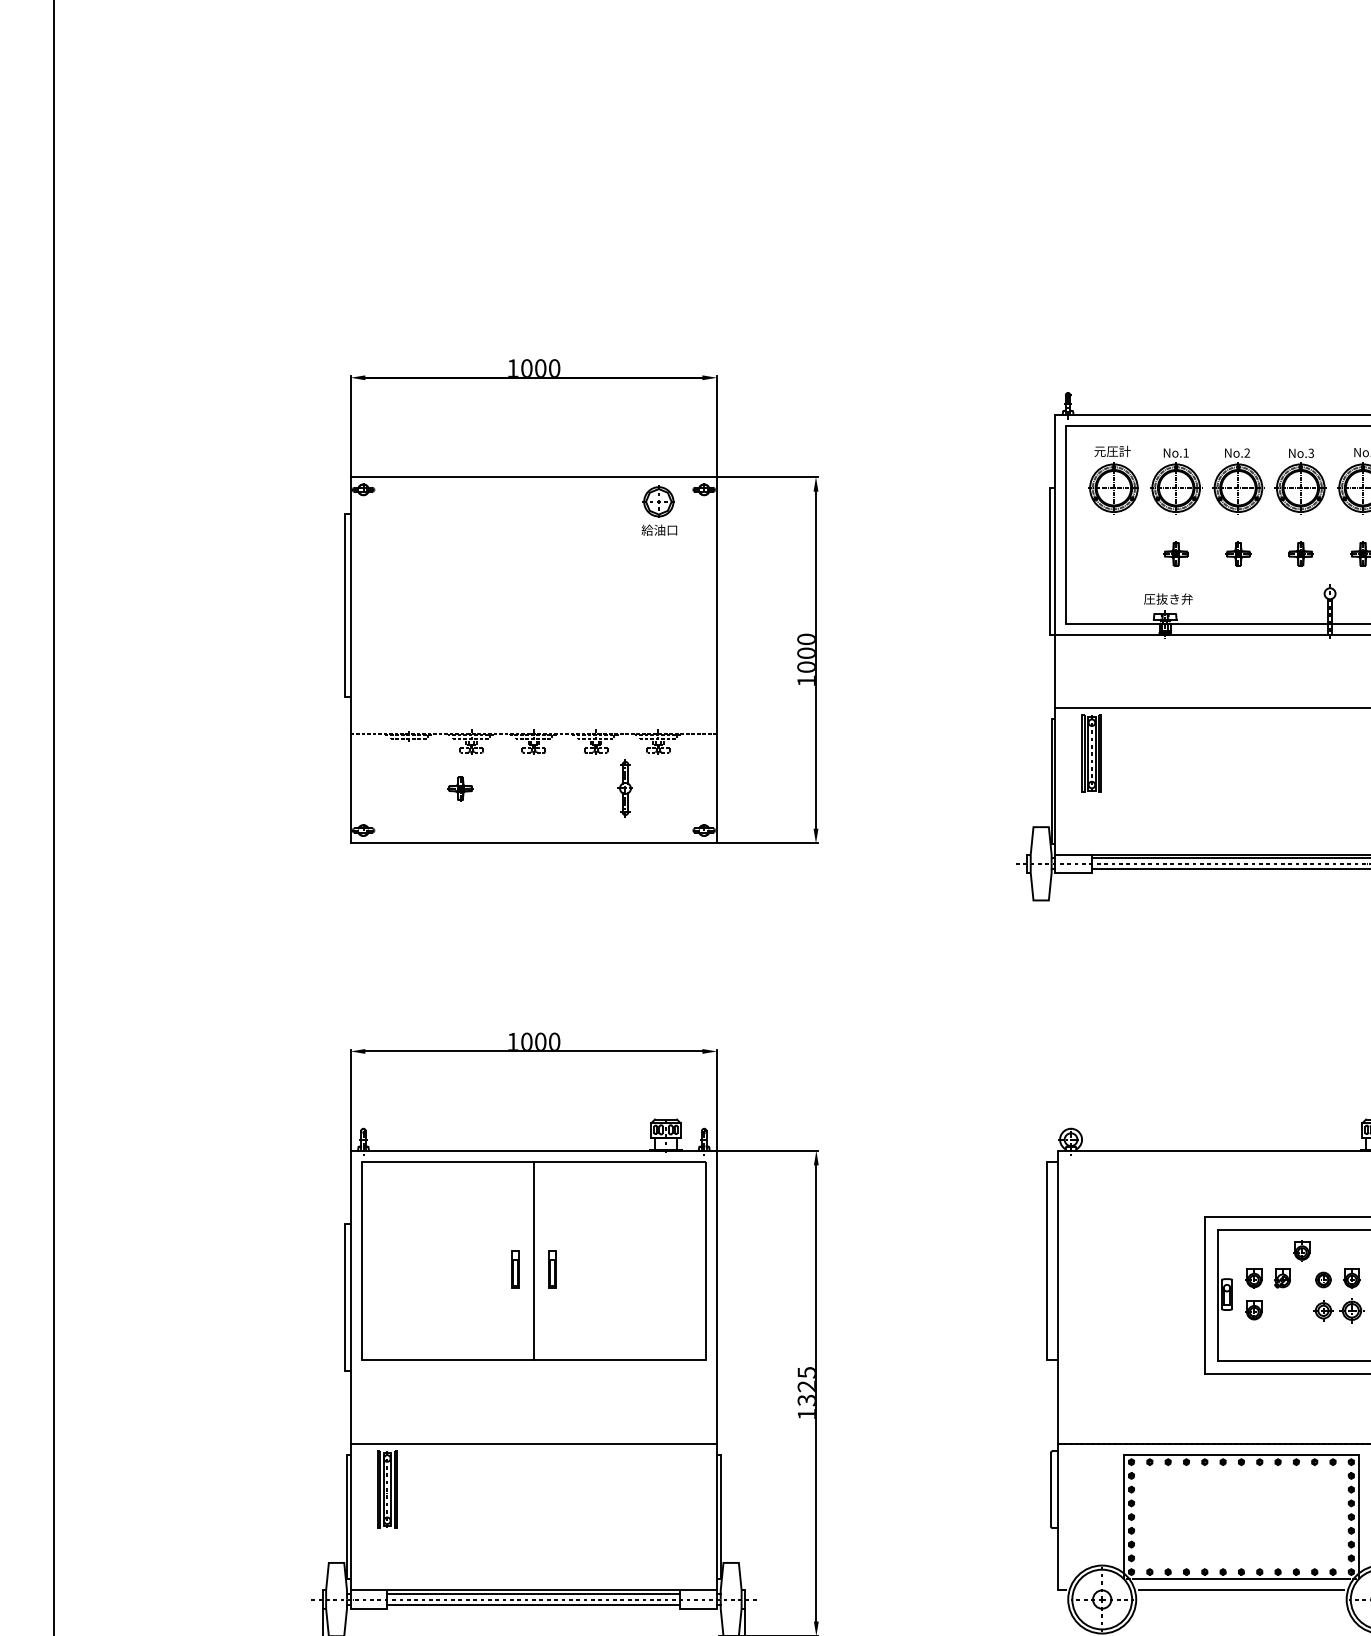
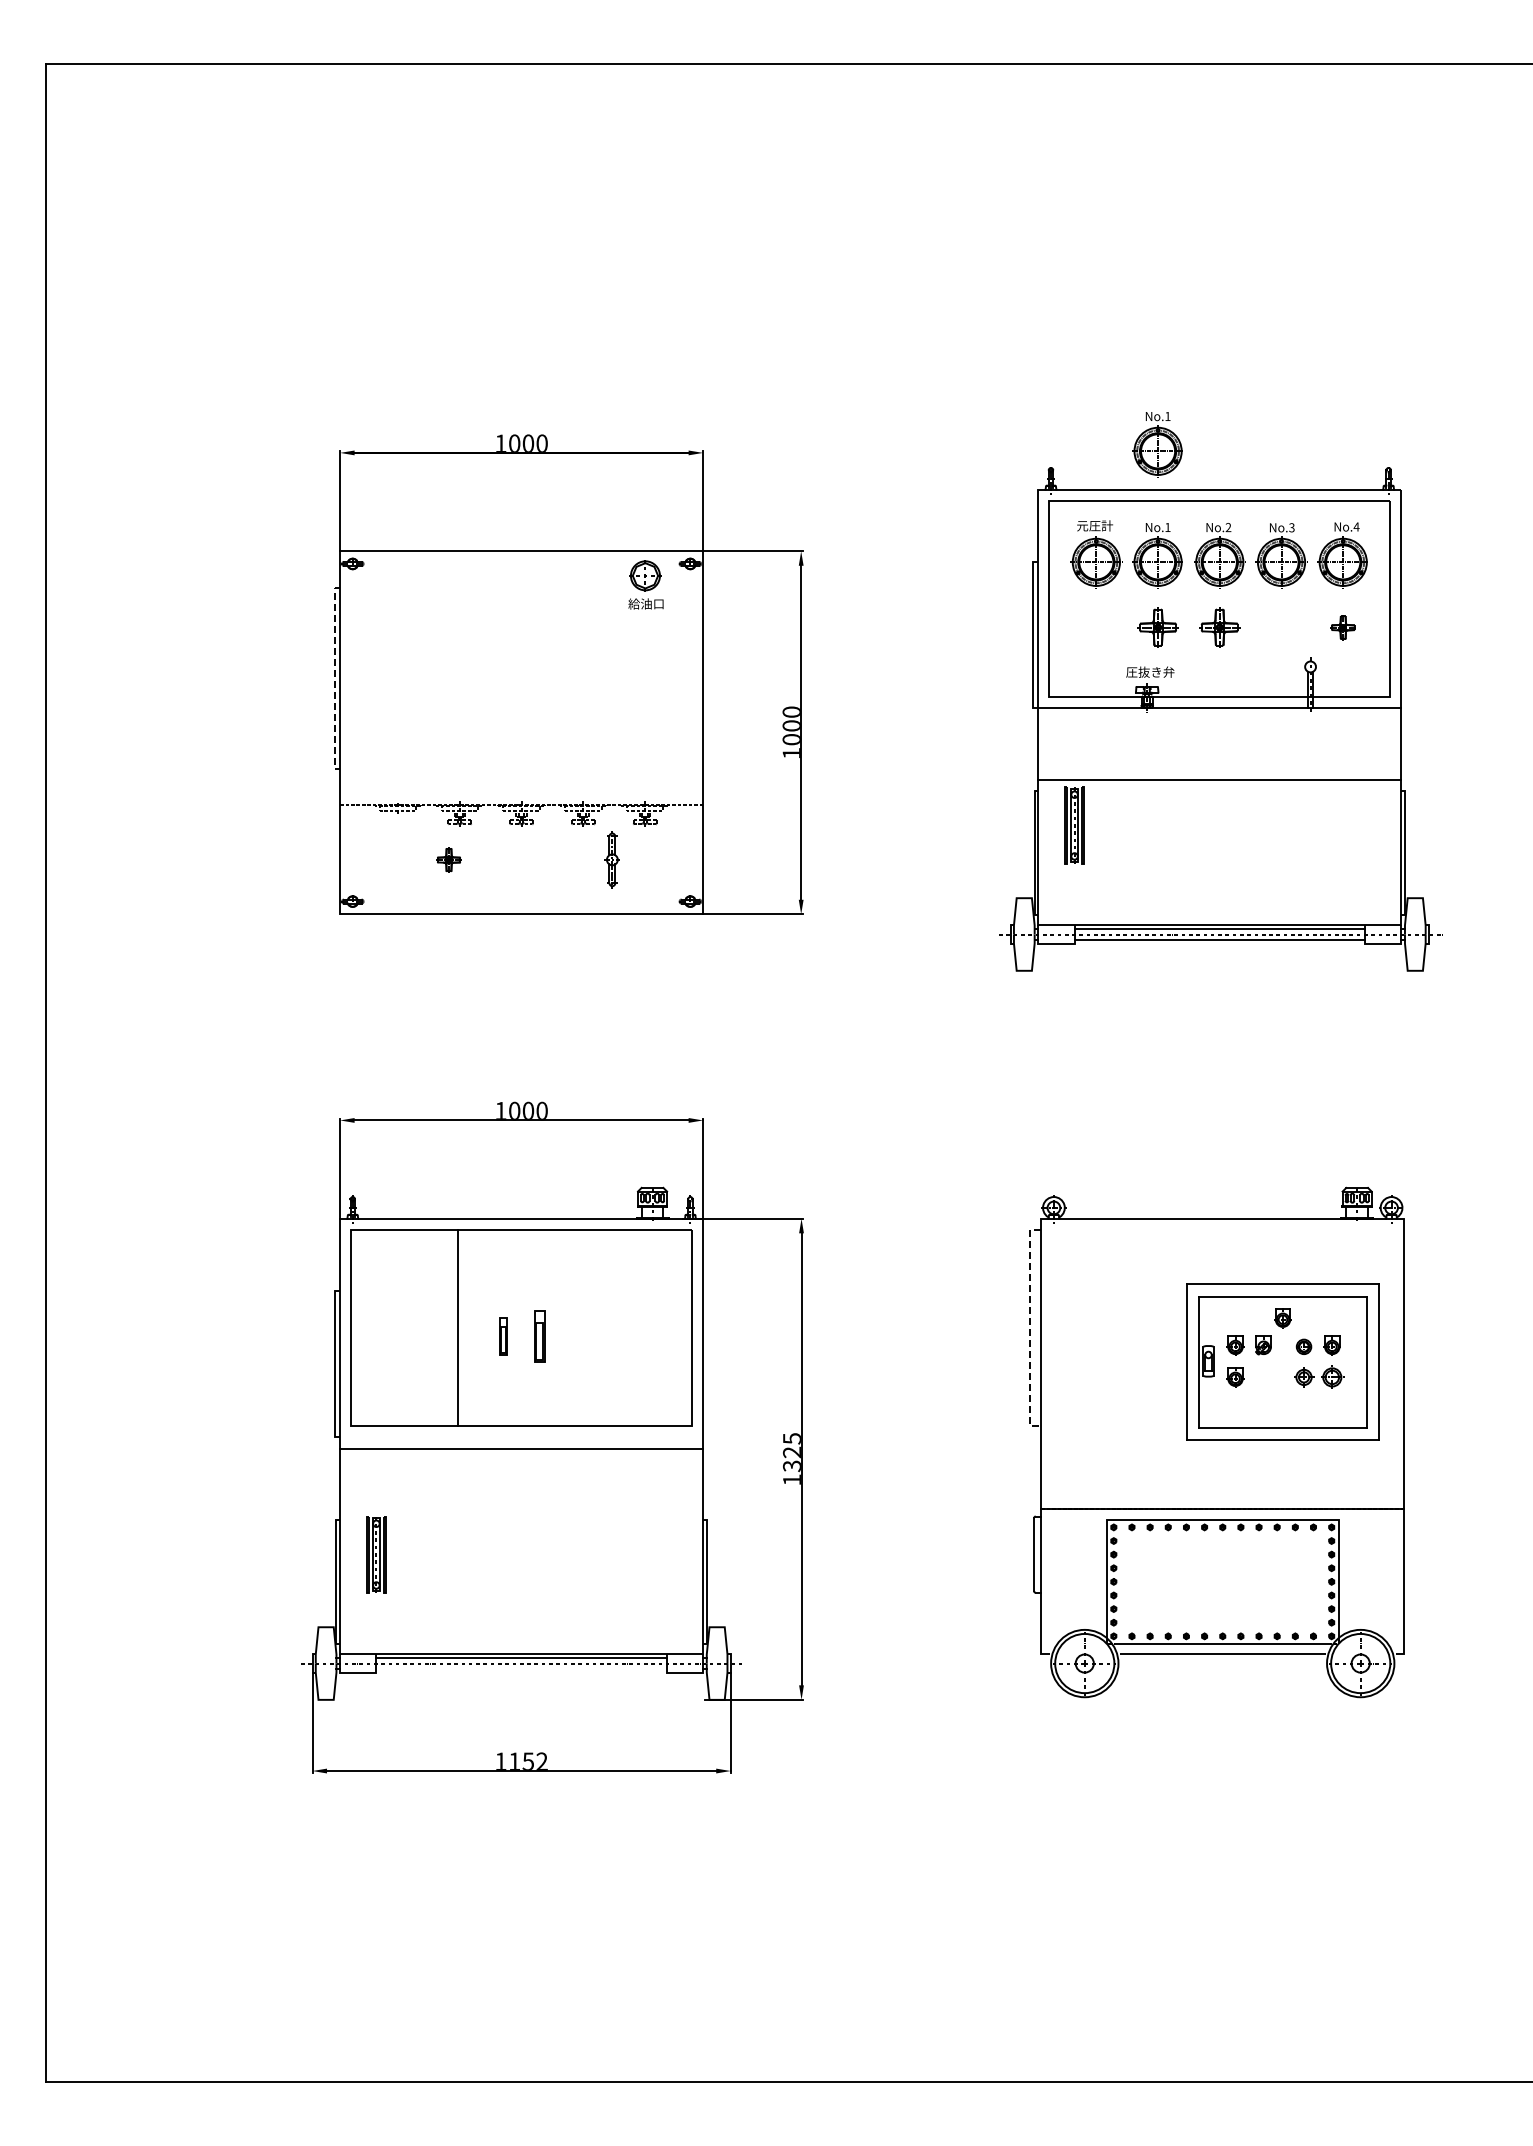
part: (1175, 369) -> (1157, 444), added
part: (1175, 553) -> (1157, 627), size x1.6
part: (1238, 553) -> (1219, 627), size x1.6
part: (1300, 553) -> (1281, 627), removed
line: (345, 605) -> (334, 678), solid -> dashed
line: (533, 1260) -> (457, 1327), moved
line: (1047, 1261) -> (1030, 1328), solid -> dashed
part: (551, 1269) -> (539, 1336), size x1.4
line: (533, 1444) -> (521, 1449), moved
line: (533, 1605) -> (521, 1669), removed

